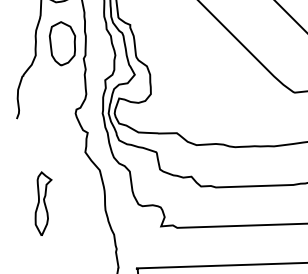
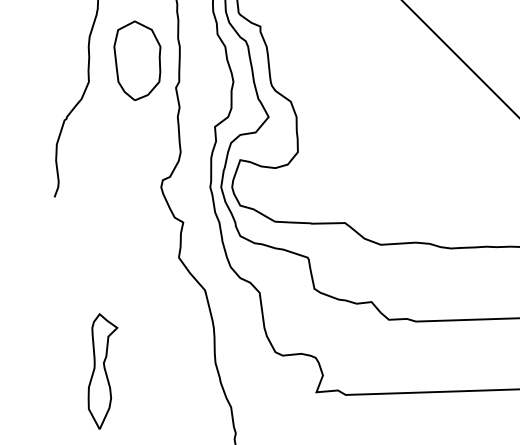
part: (43, 203) -> (102, 370), moved

